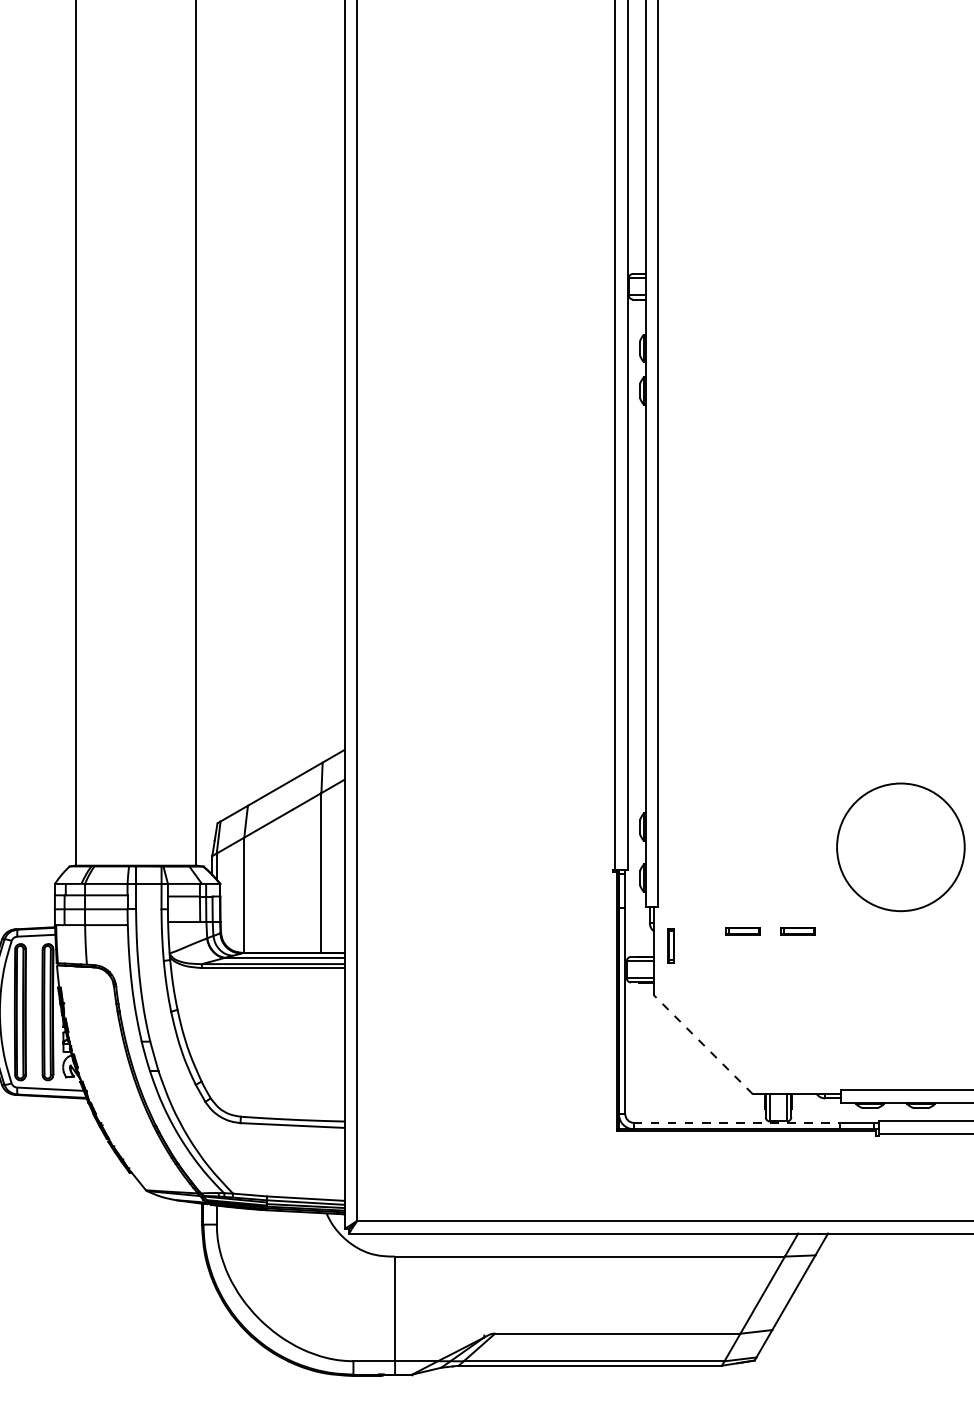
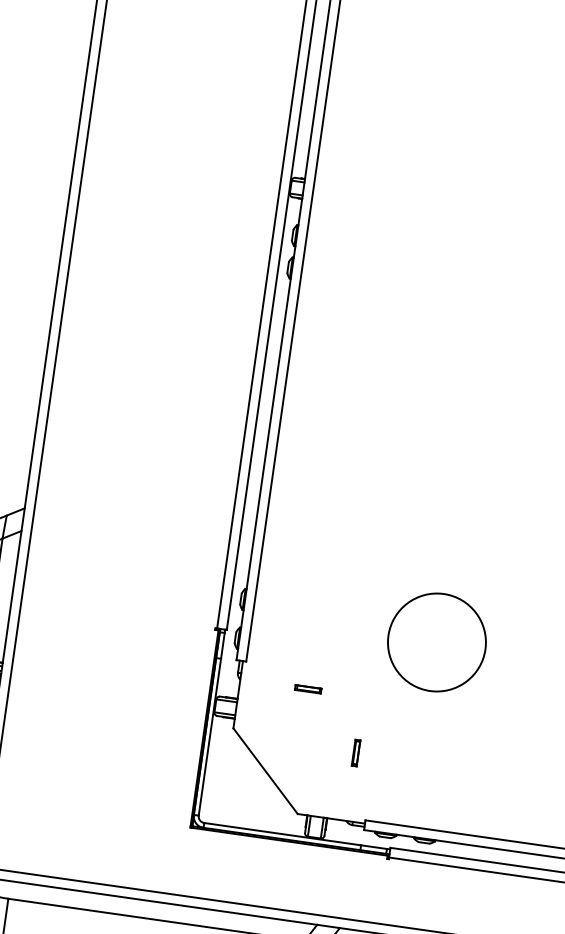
part: (797, 931) -> (349, 695), removed
part: (670, 945) -> (355, 752), moved
line: (703, 1044) -> (265, 770), dashed -> solid
line: (737, 1122) -> (283, 833), dashed -> solid

